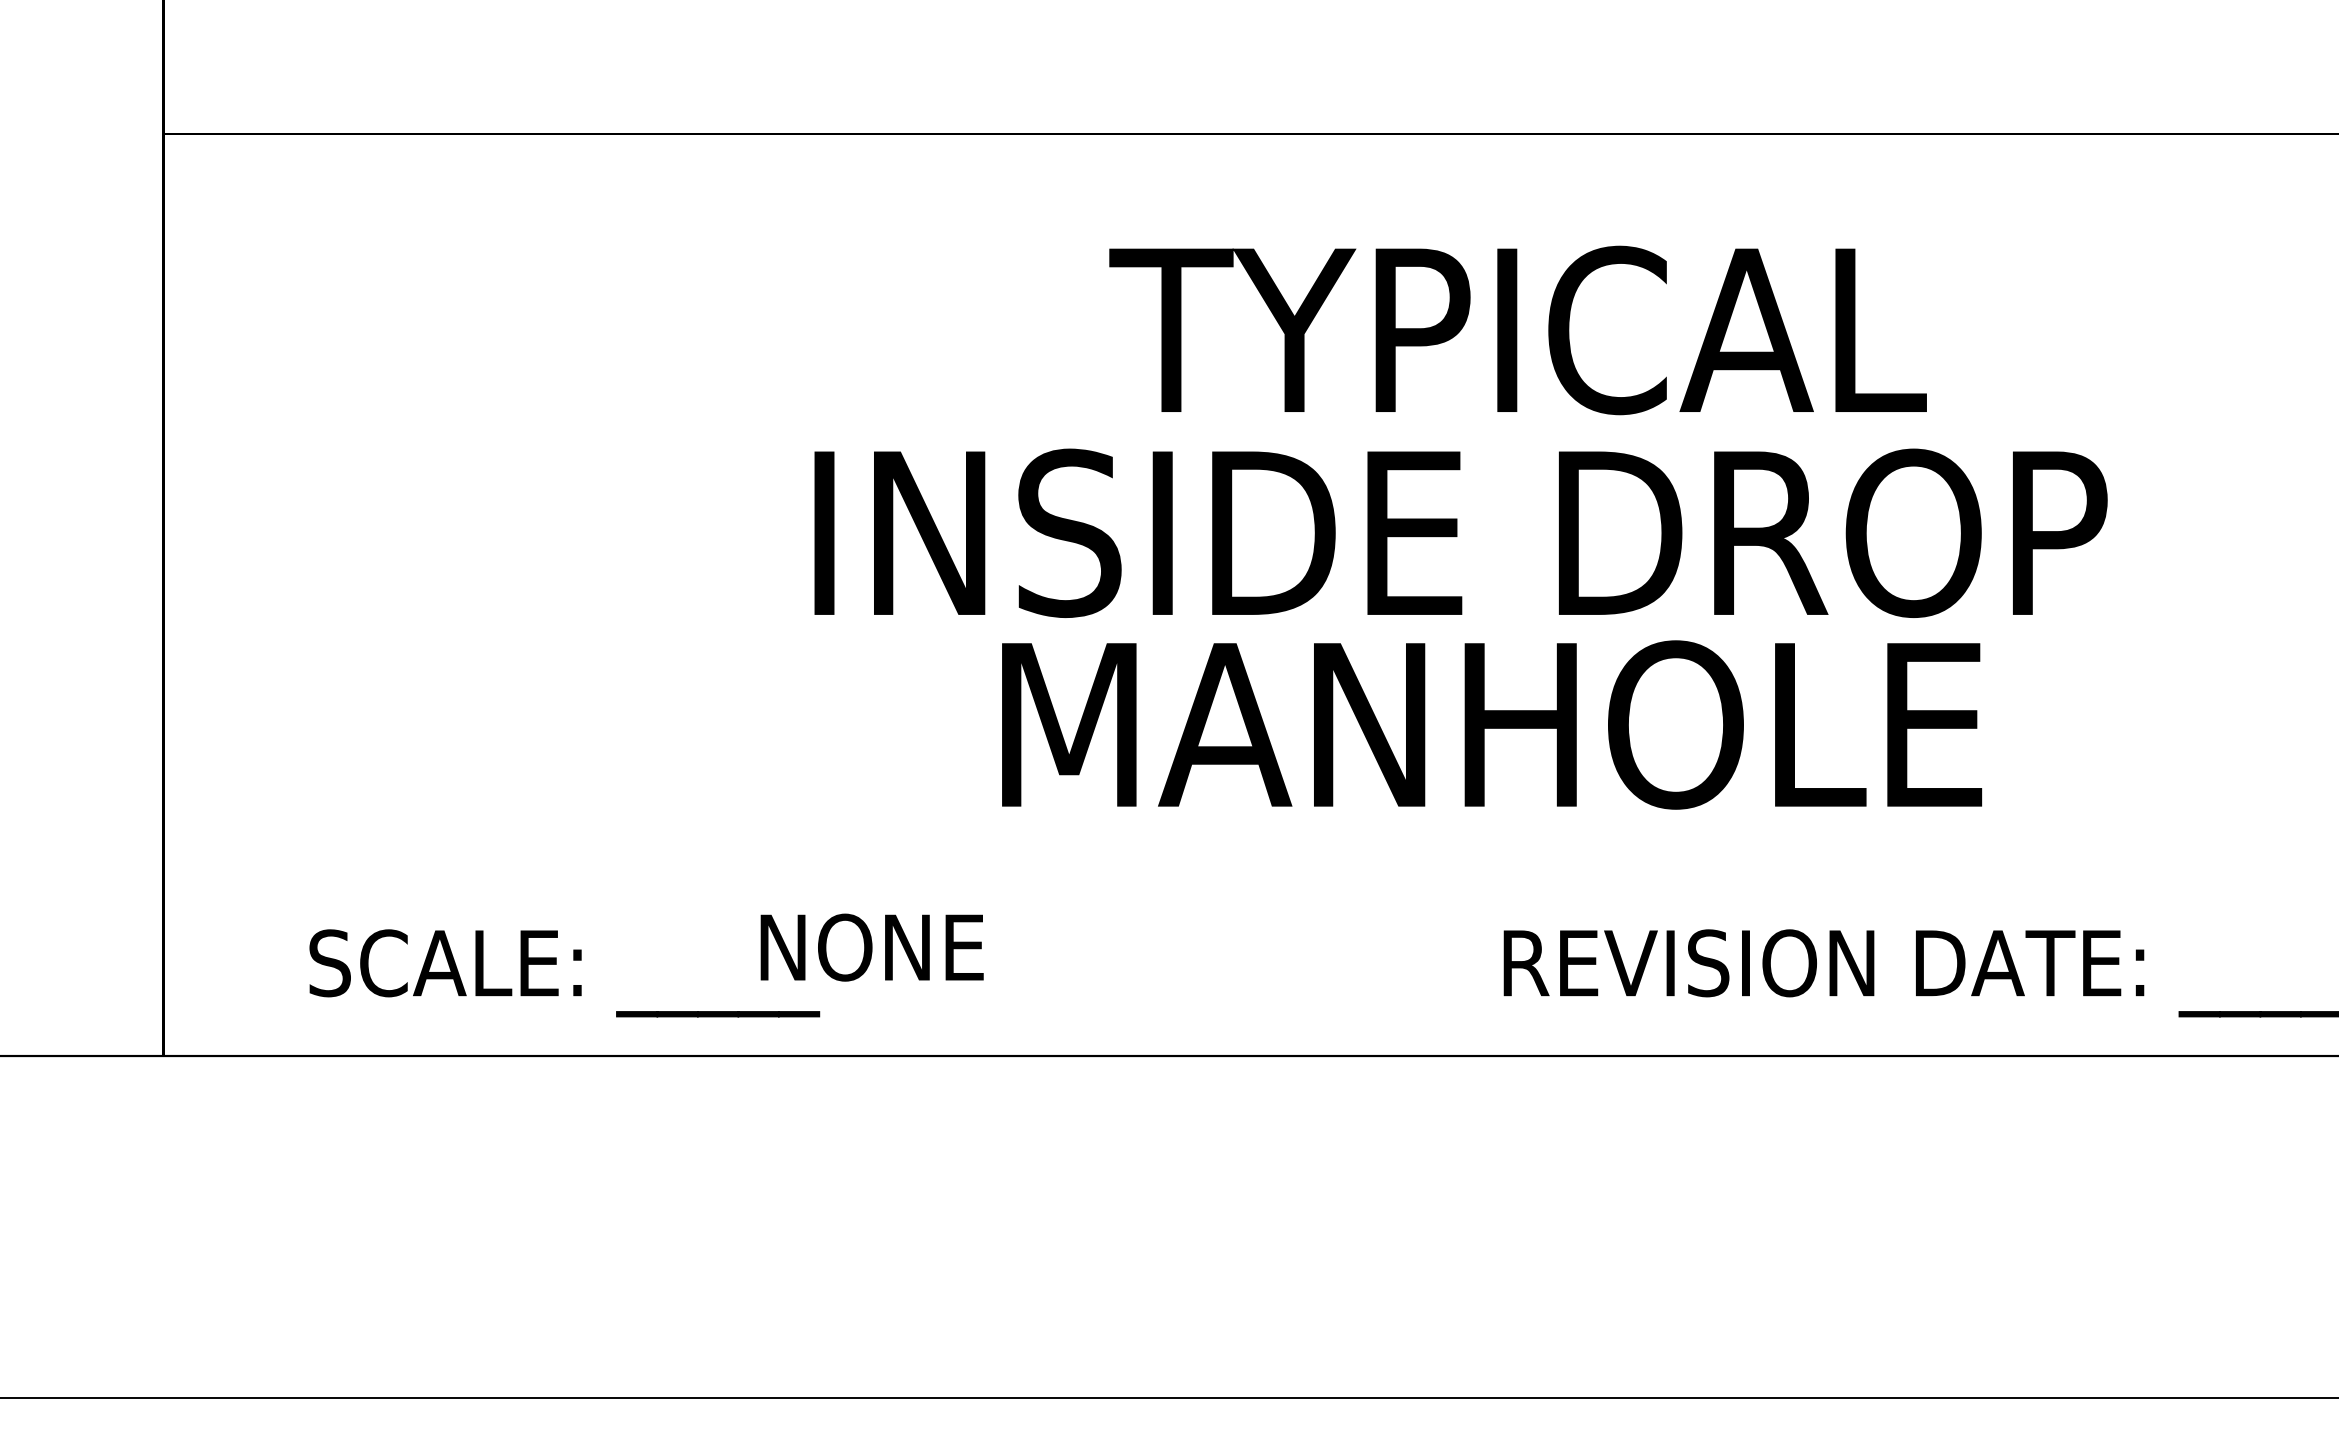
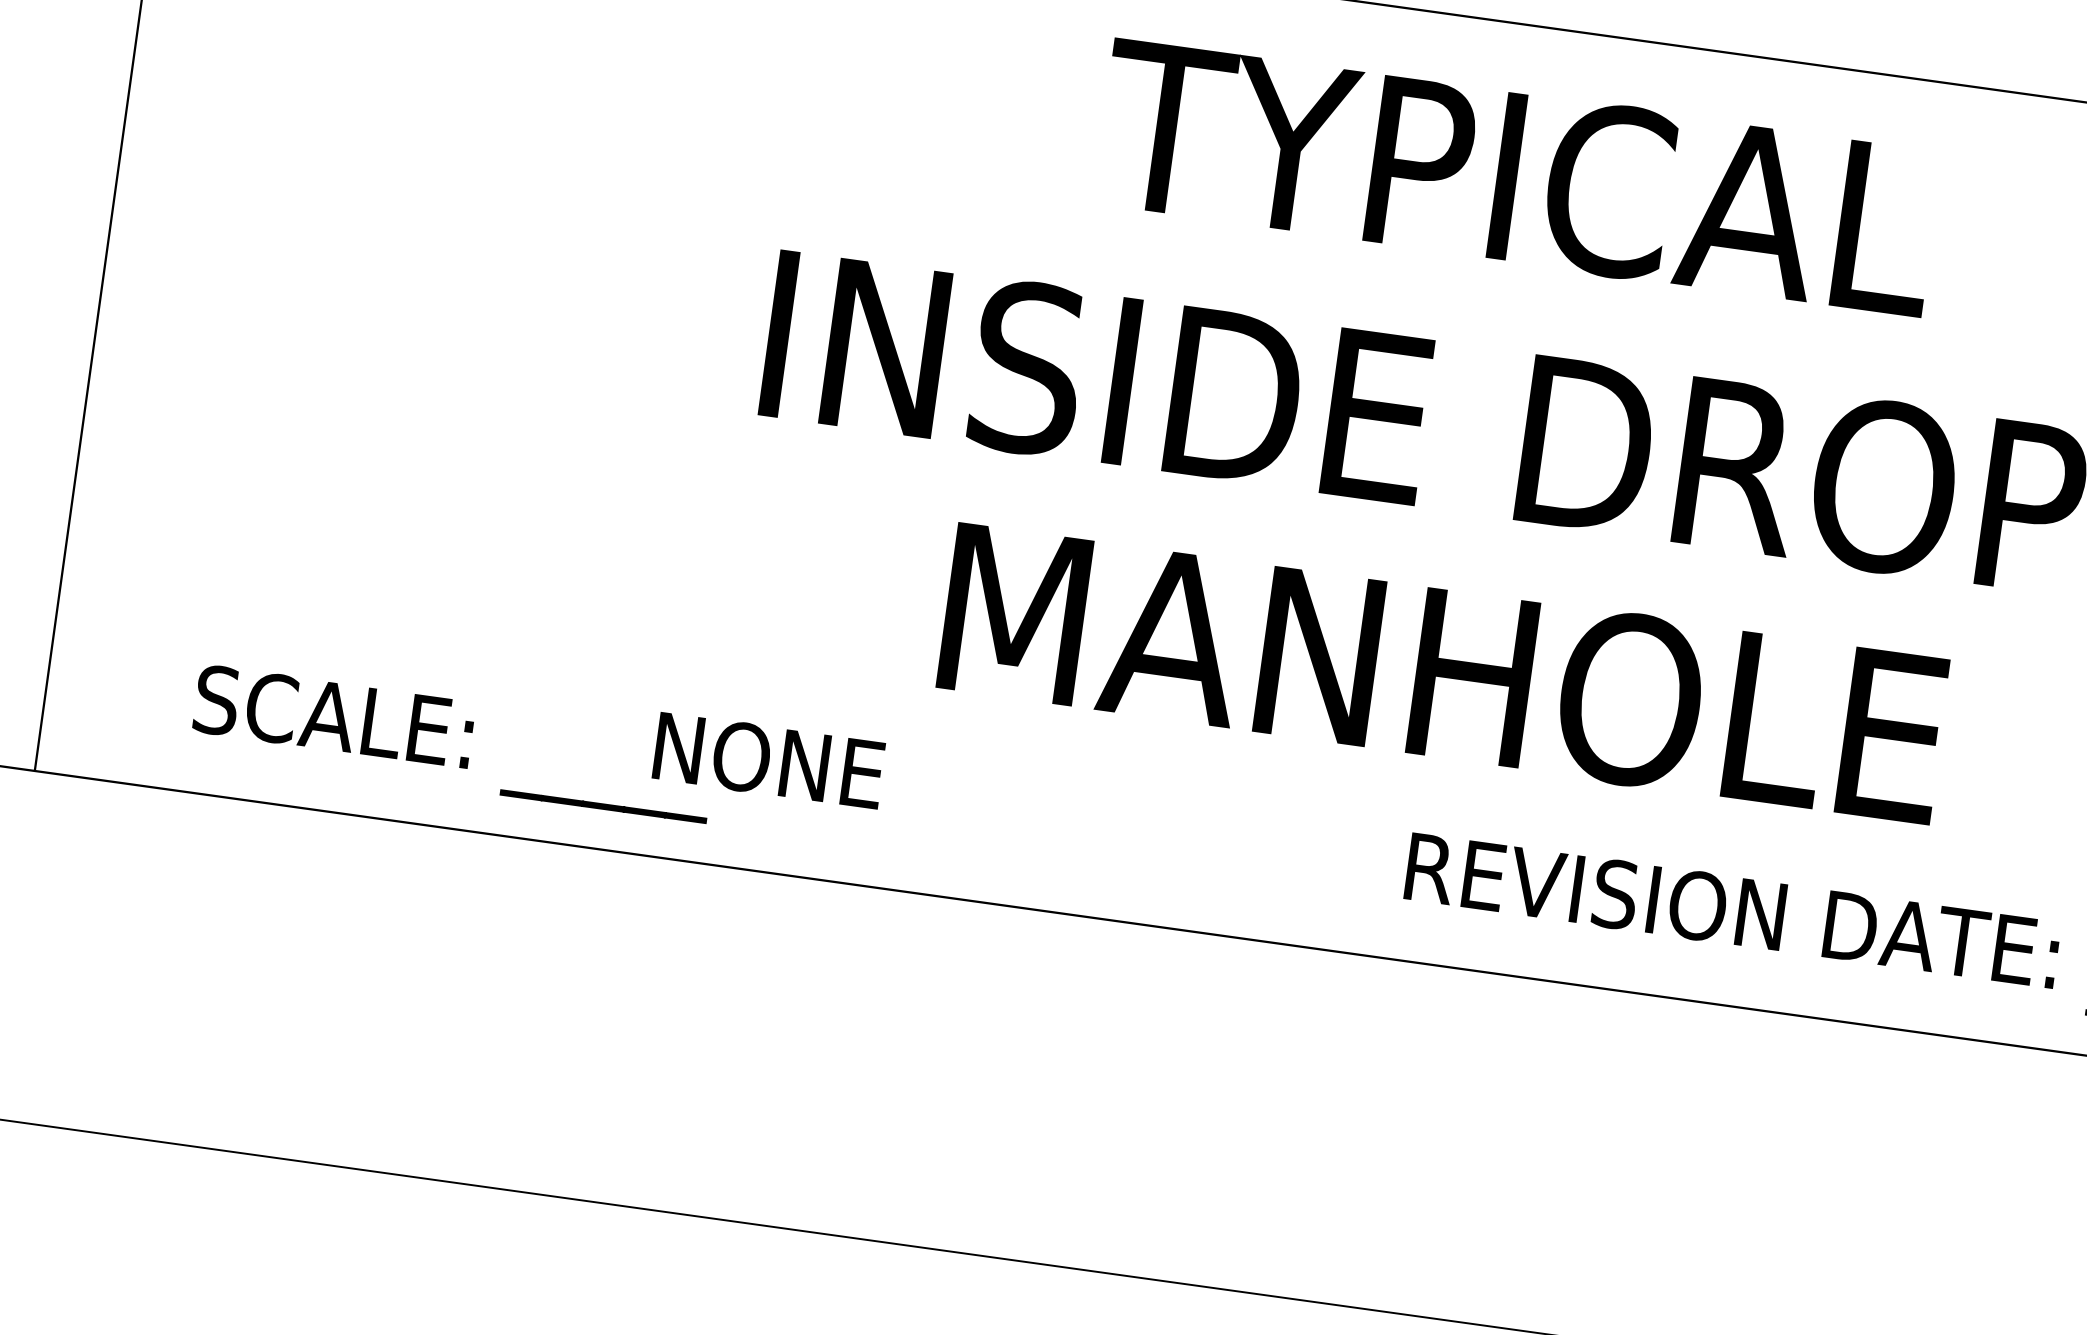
text: (1517, 330) -> (1517, 177), moved
text: (1492, 724) -> (1444, 673), moved

